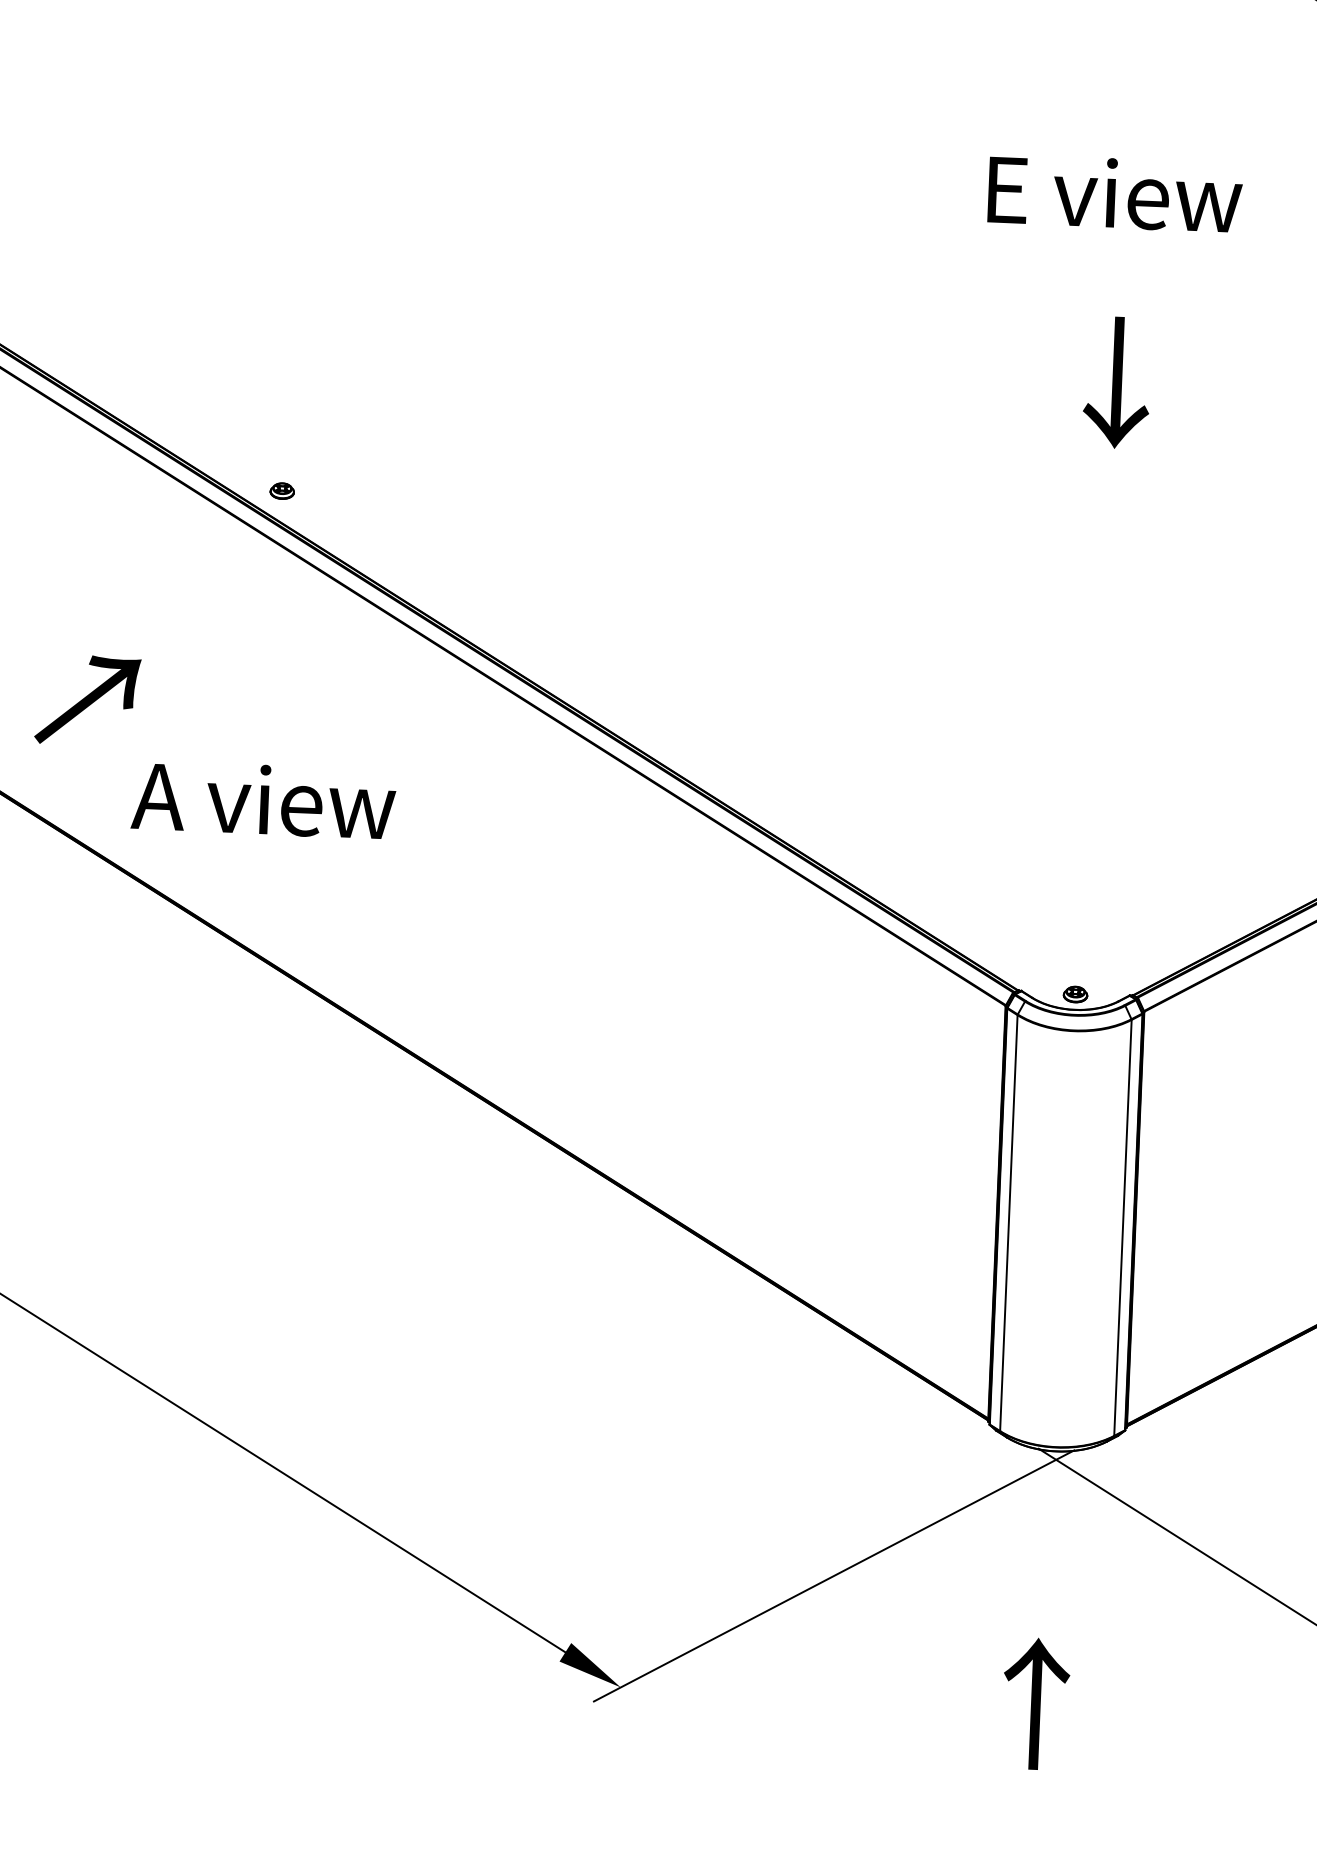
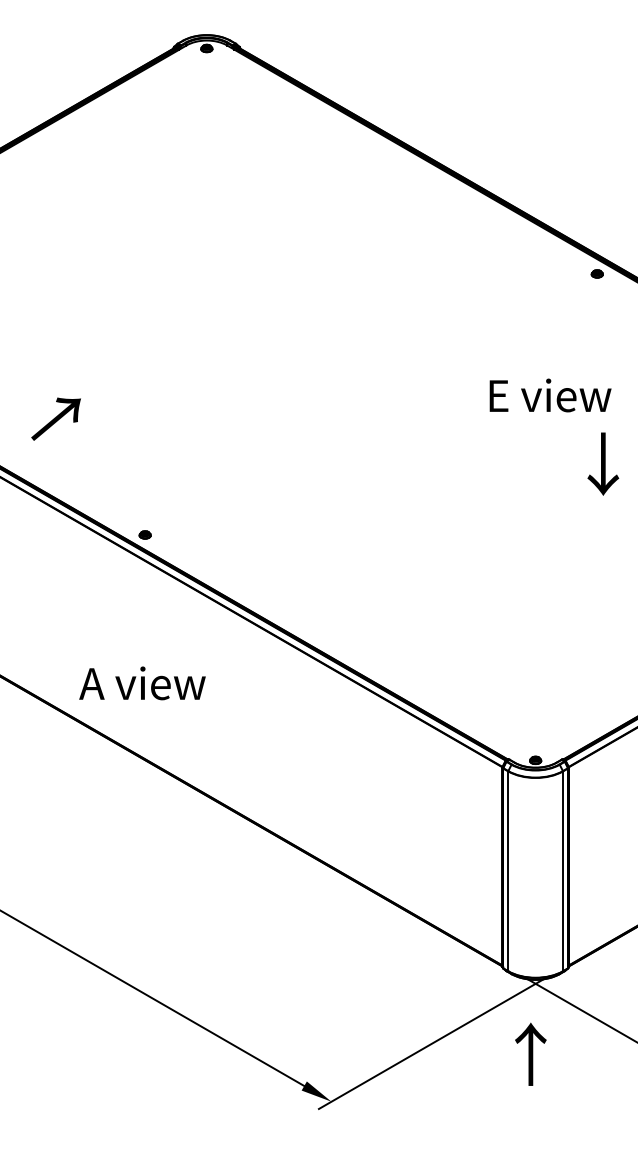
text: (1115, 193) -> (550, 395), moved
text: (1117, 381) -> (603, 463), moved
text: (86, 698) -> (55, 418), moved
text: (1035, 1702) -> (530, 1053), moved

